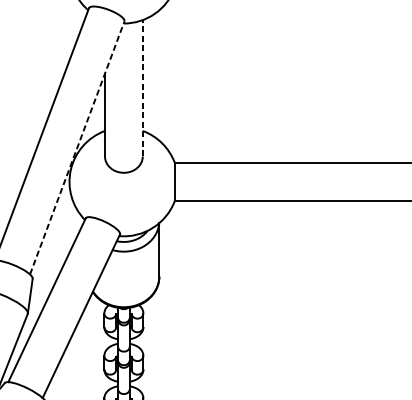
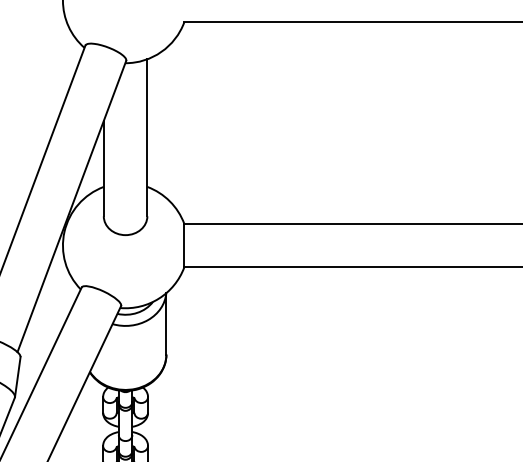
line: (142, 88) -> (147, 137), dashed -> solid
line: (77, 147) -> (72, 206), dashed -> solid

